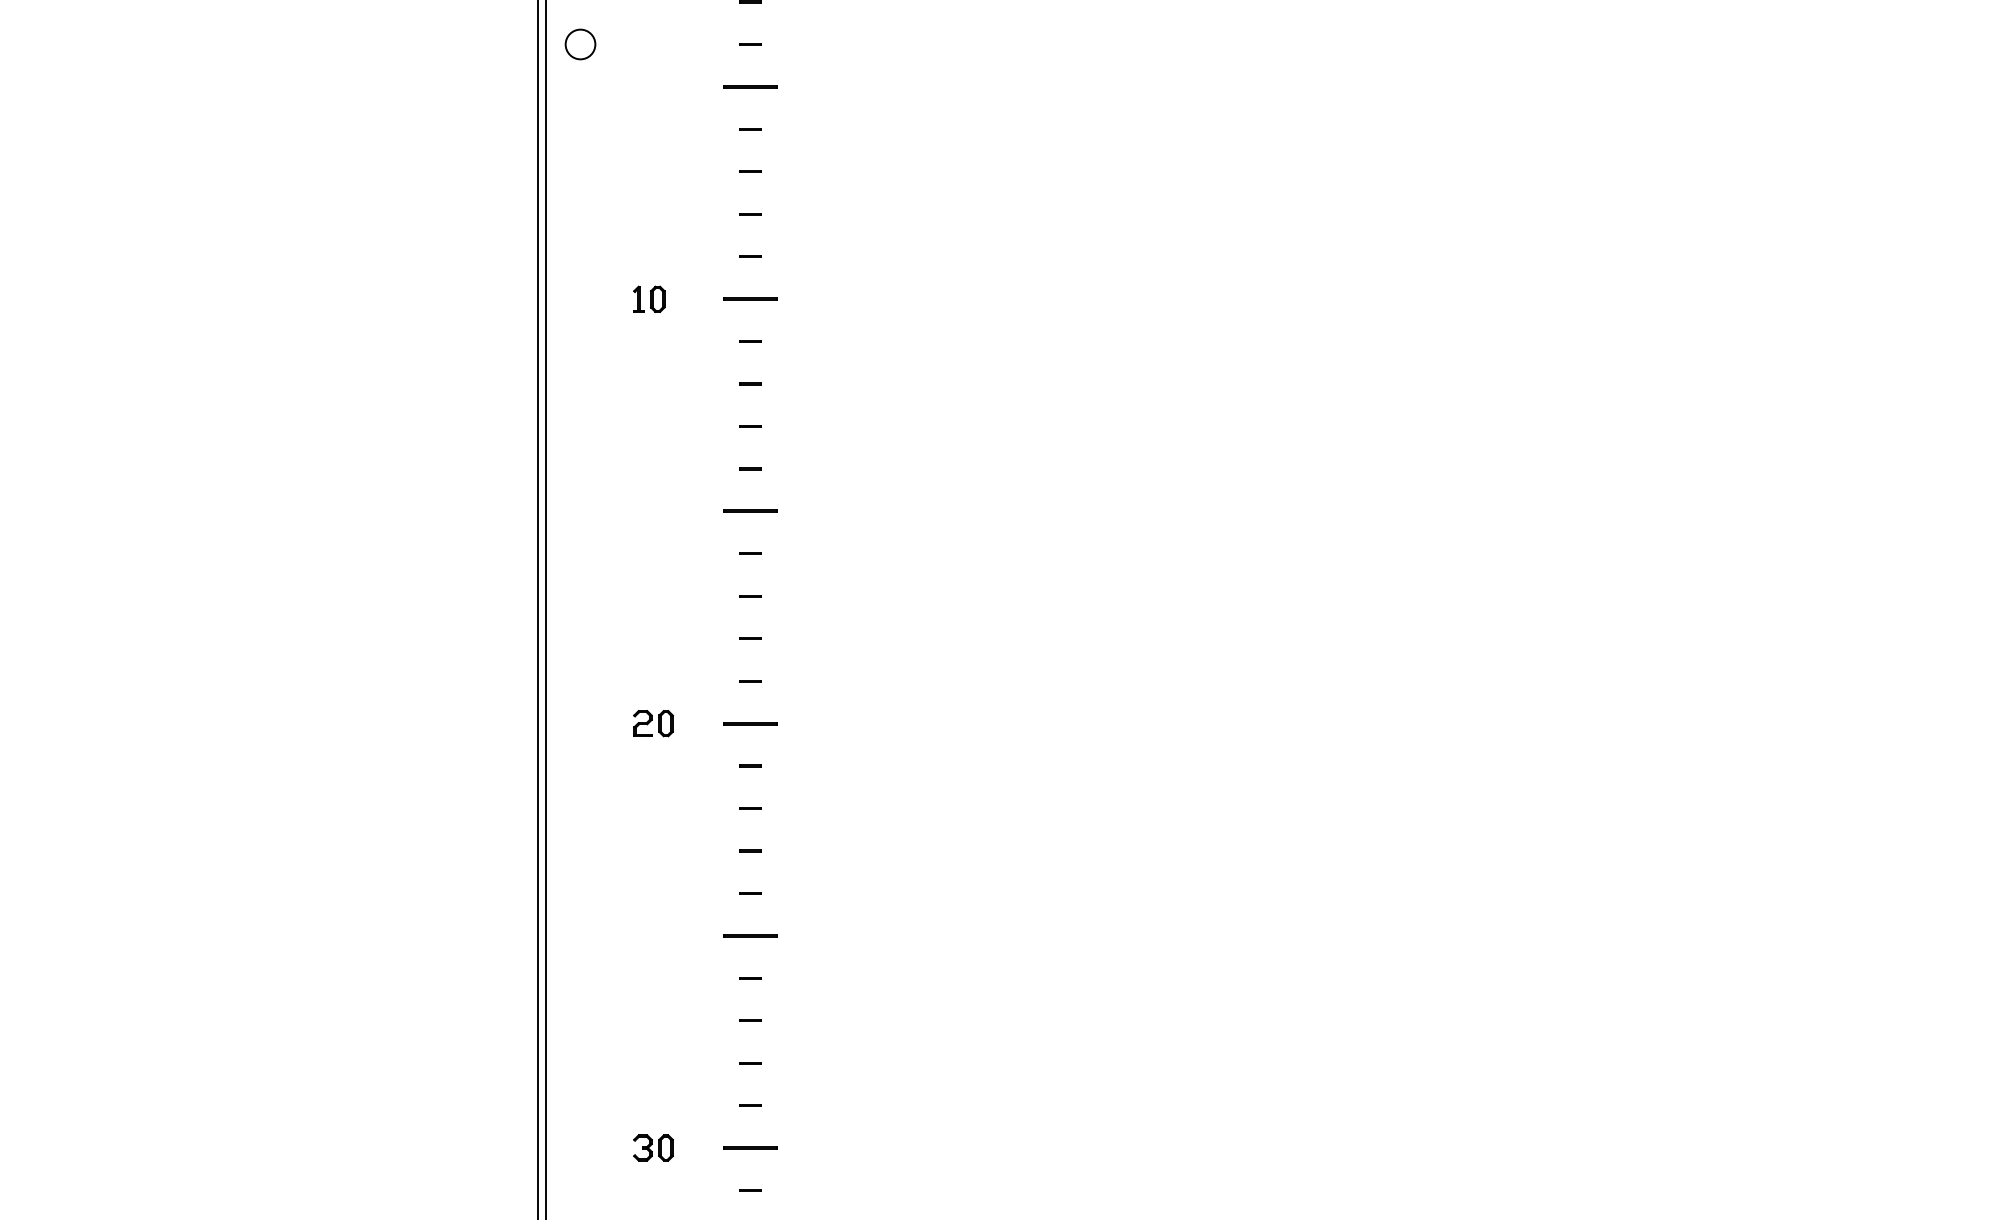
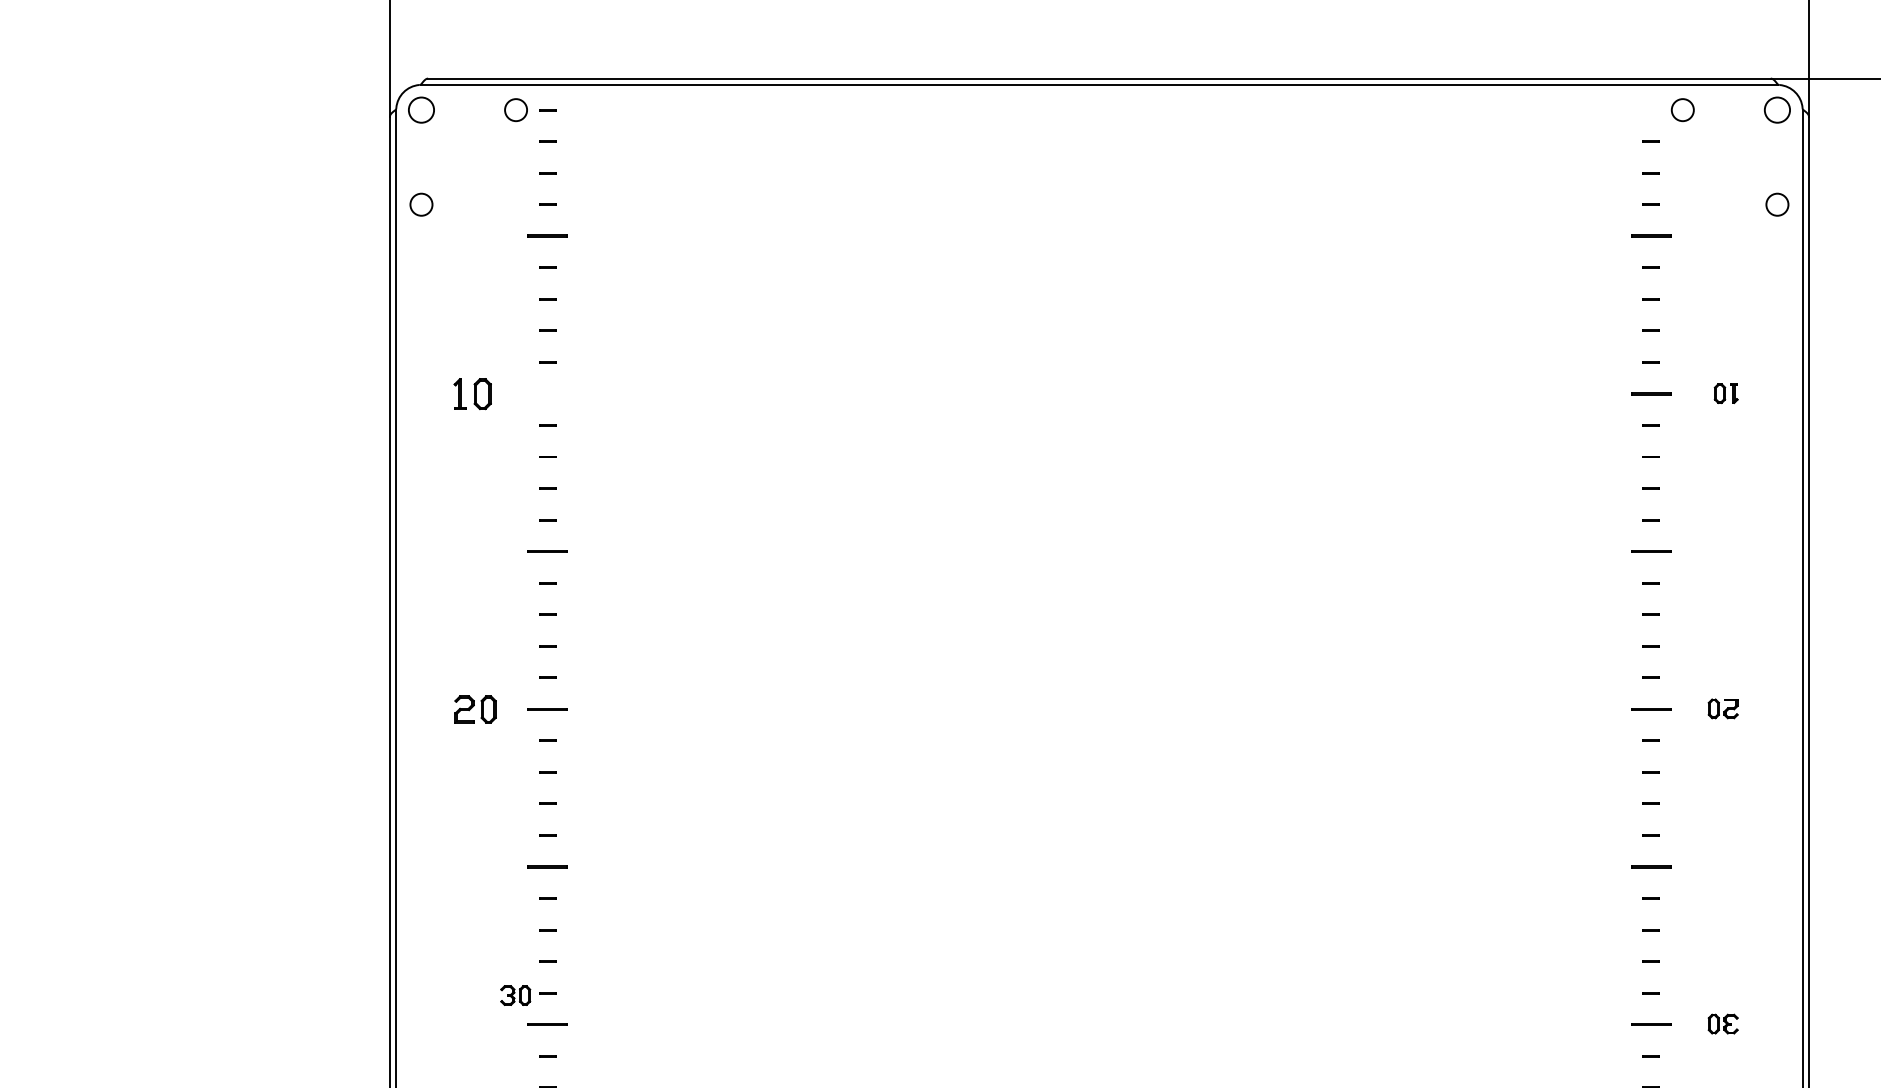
part: (649, 298) -> (472, 393), size x1.6
line: (750, 298) -> (547, 393), removed
part: (653, 722) -> (475, 708), size x1.4
part: (653, 1147) -> (515, 995), moved

